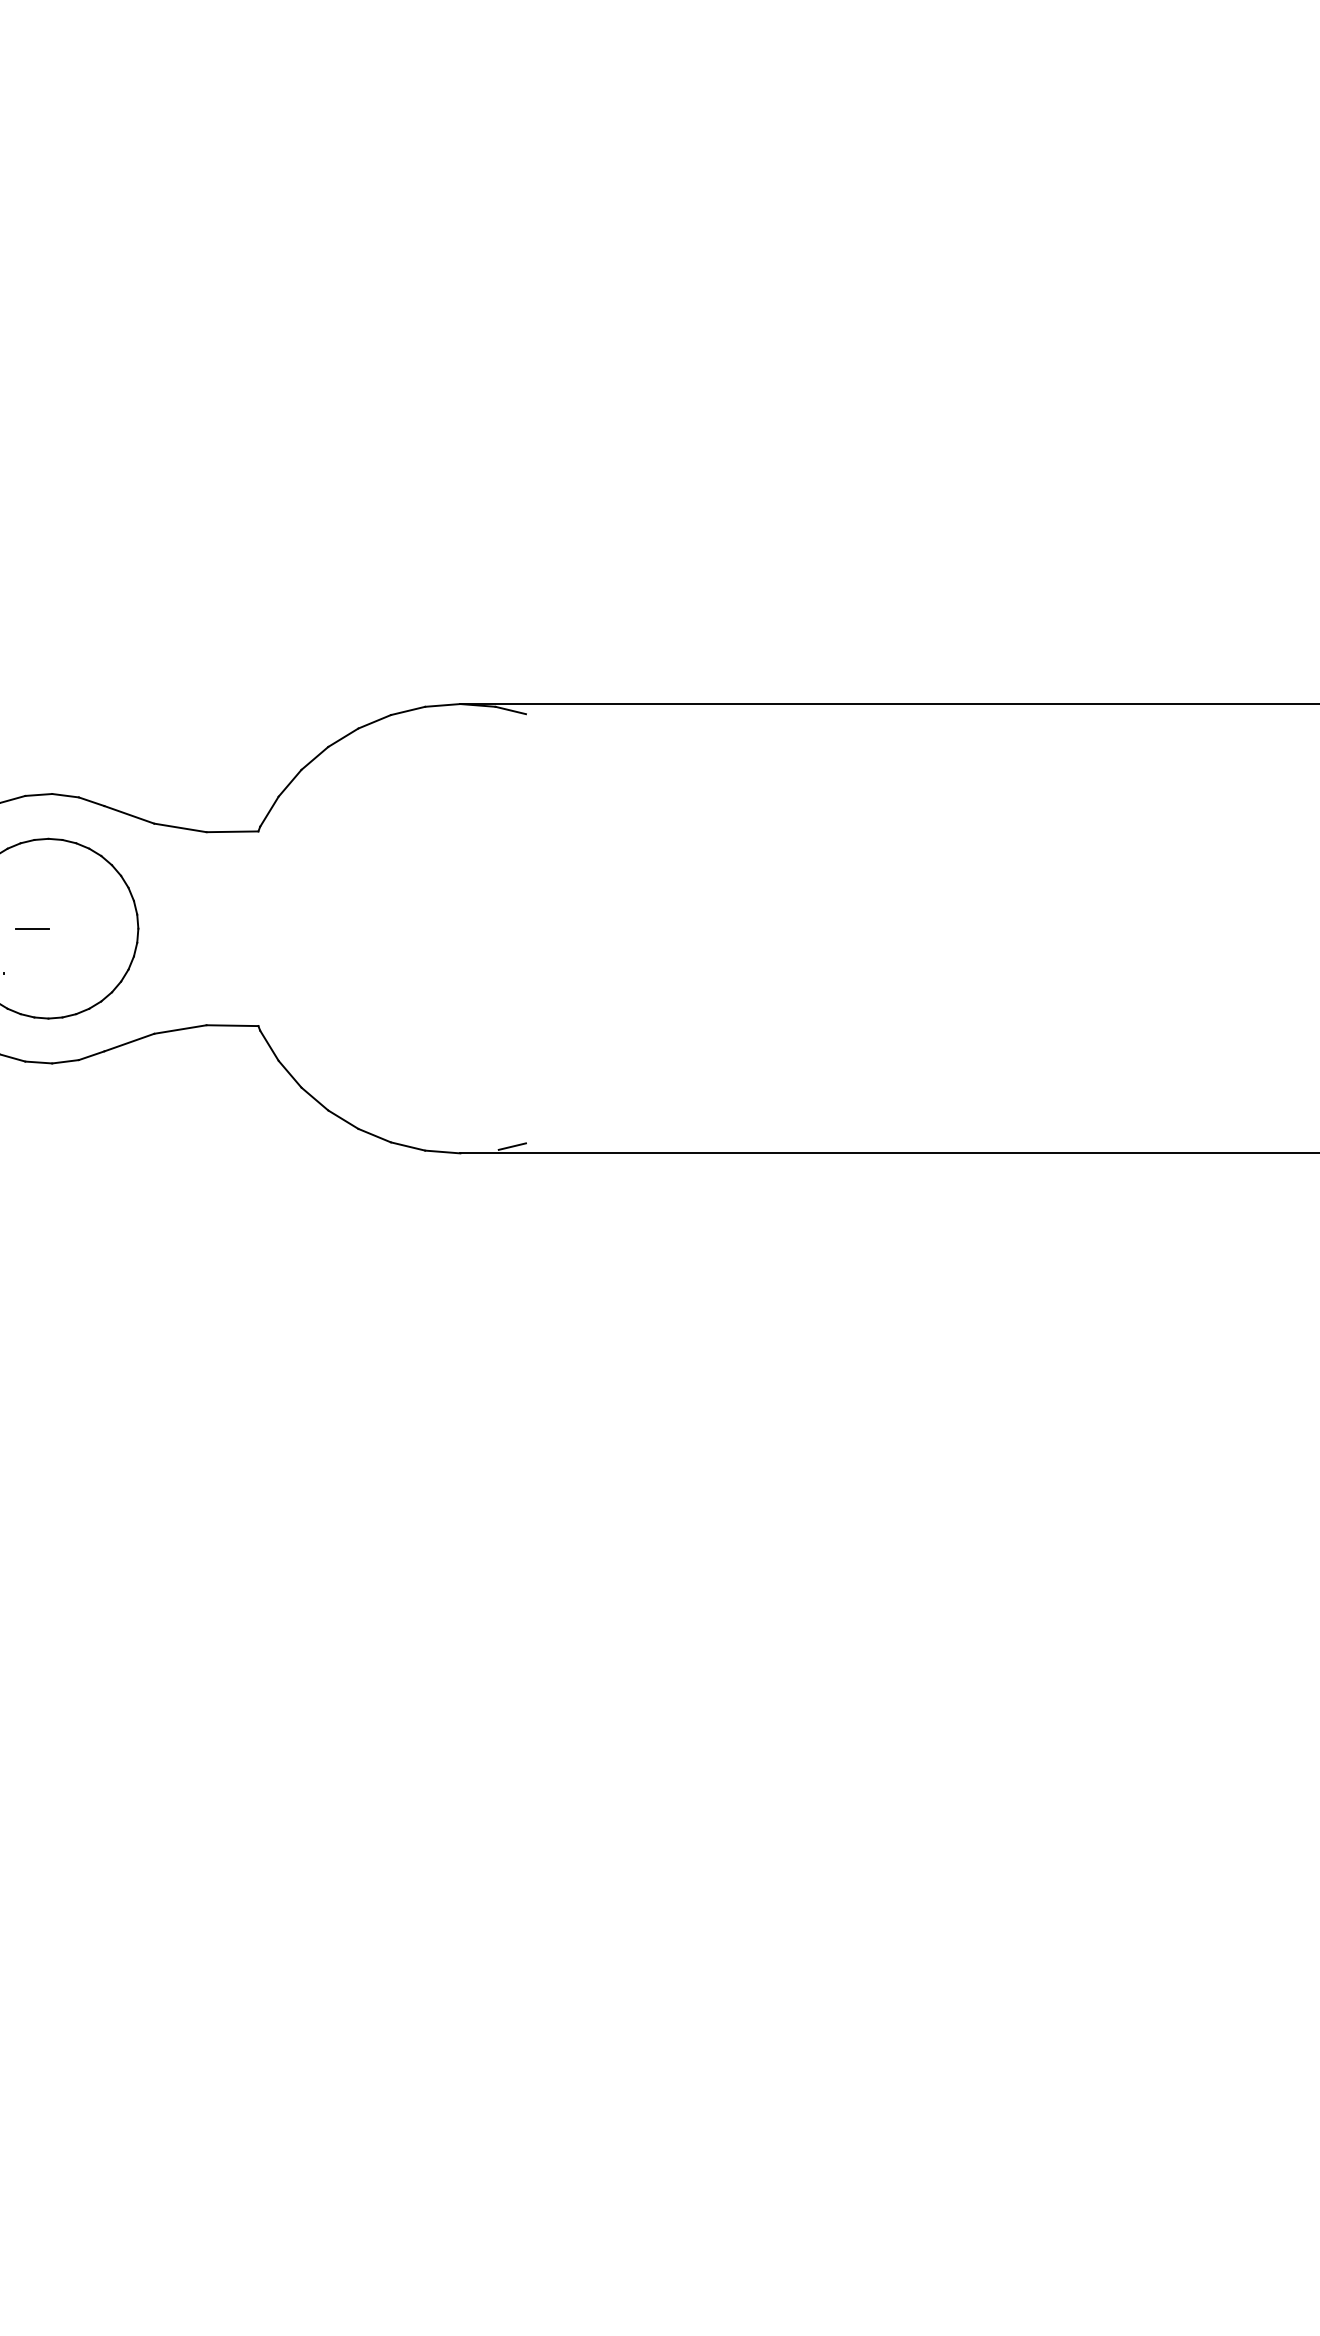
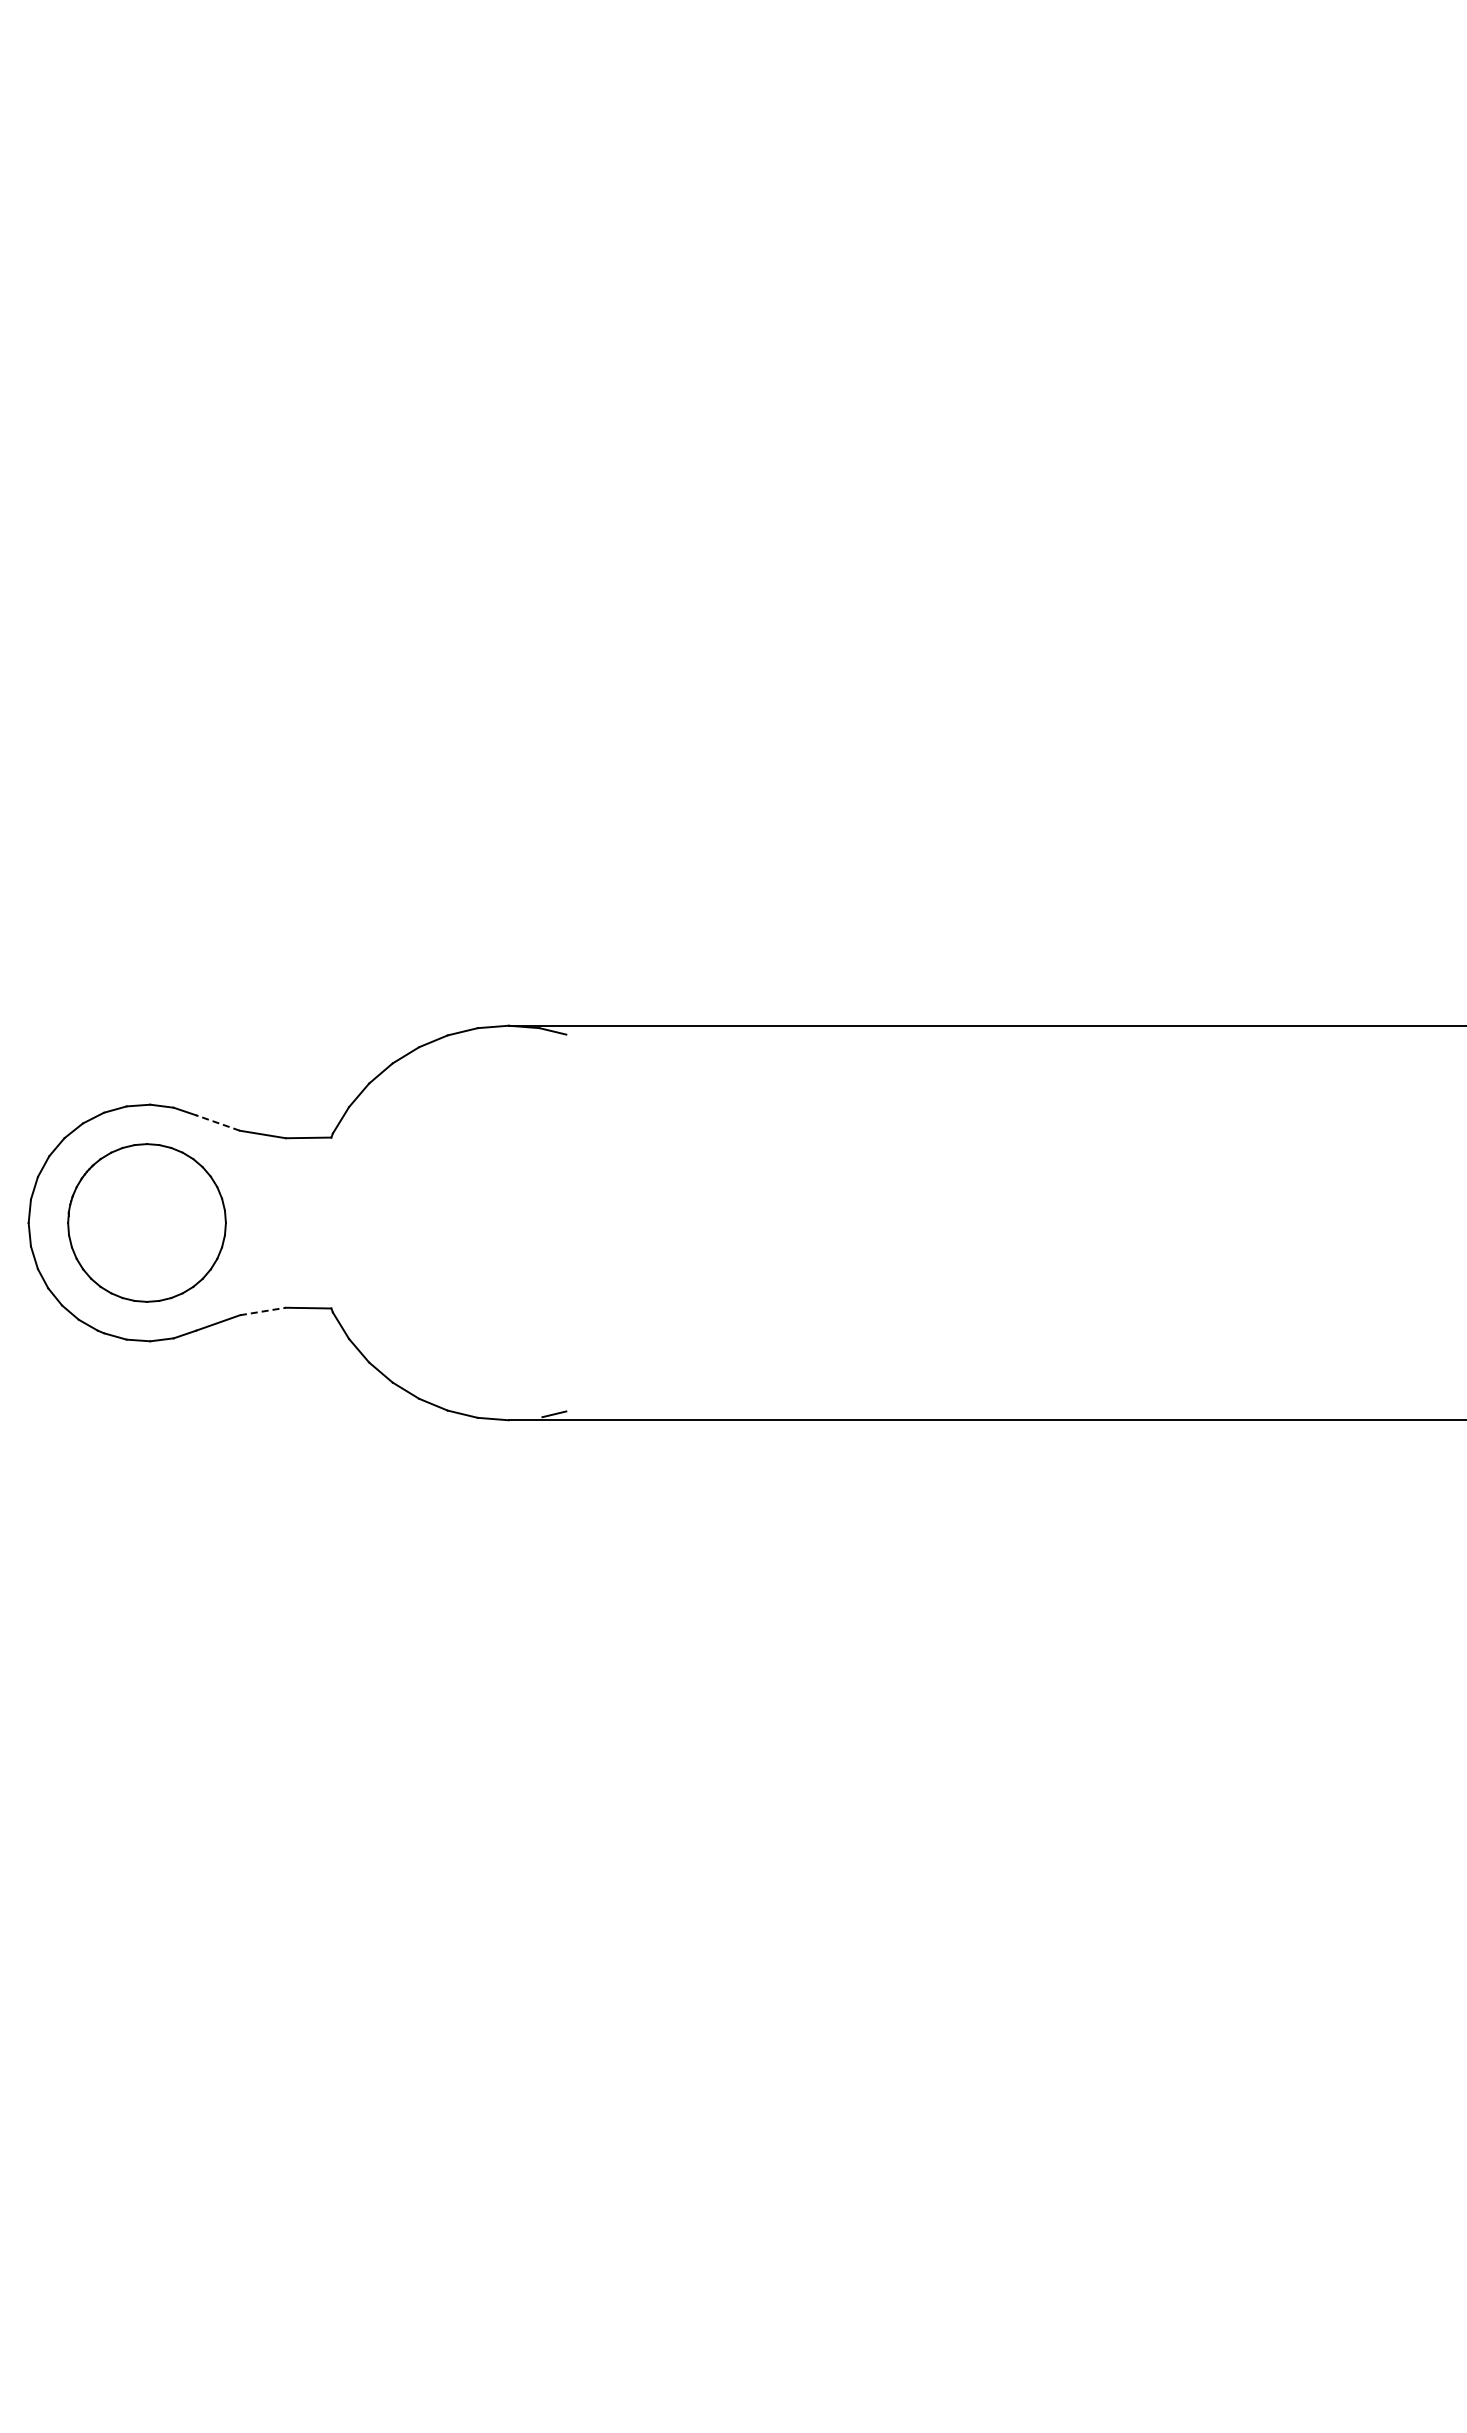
line: (128, 814) -> (217, 1122), solid -> dashed
line: (31, 929) -> (132, 1223), removed
line: (181, 1029) -> (263, 1311), solid -> dashed

